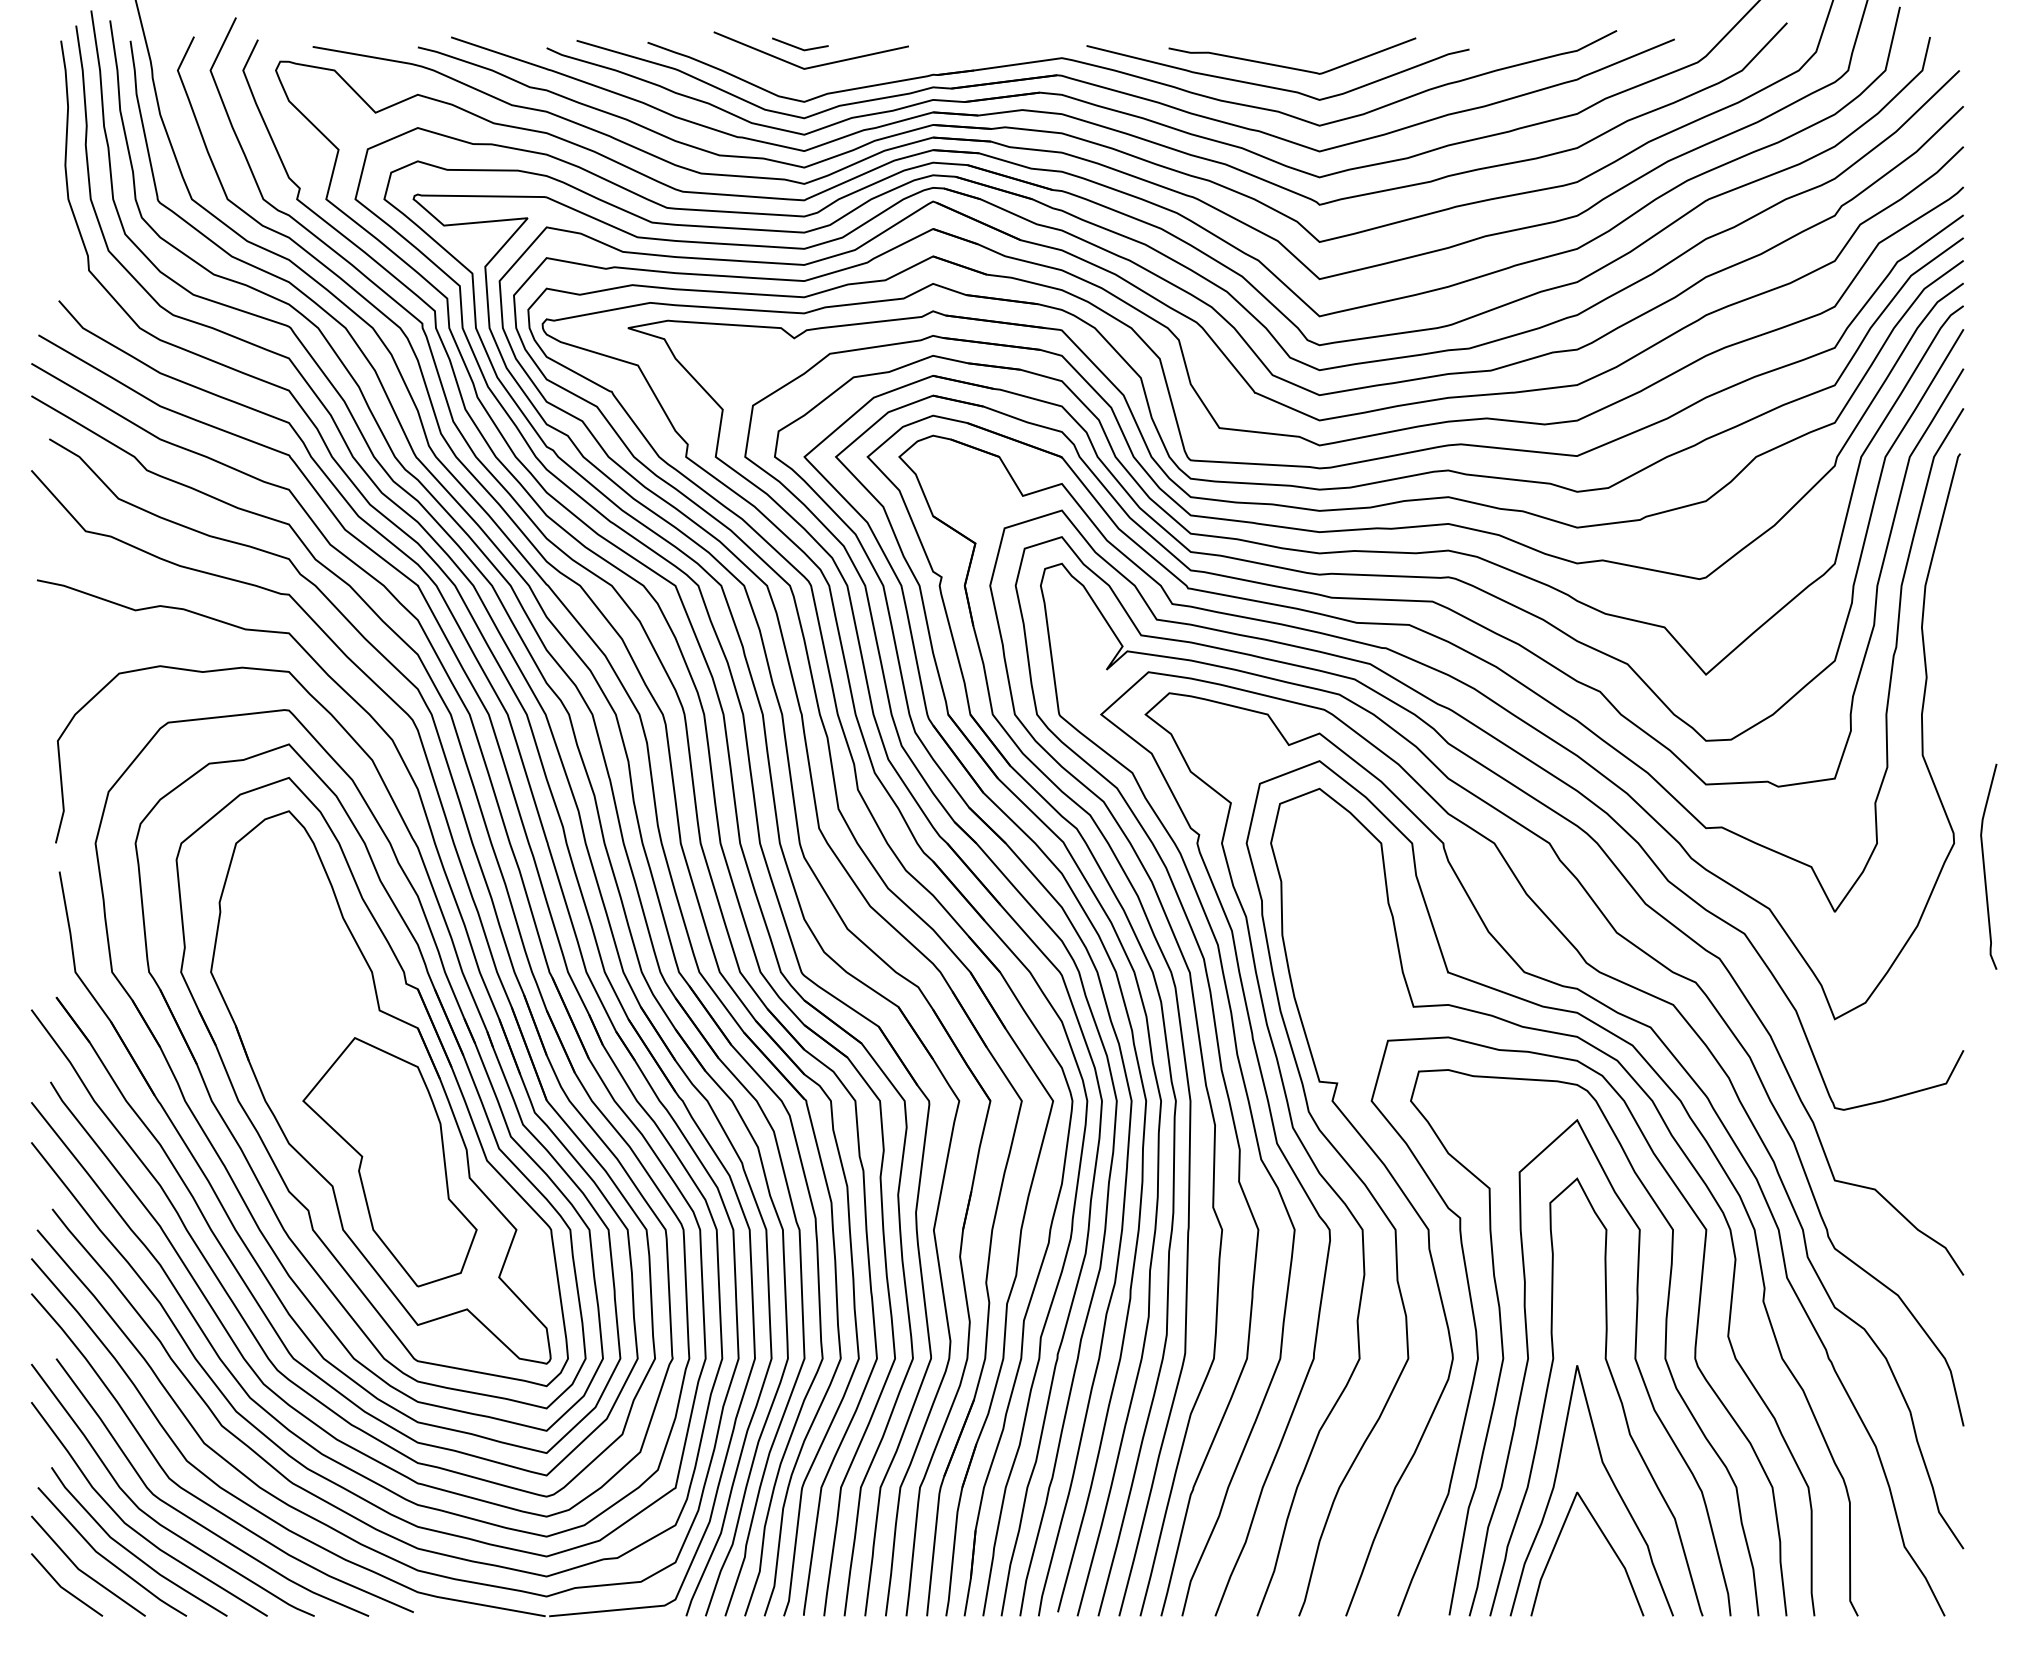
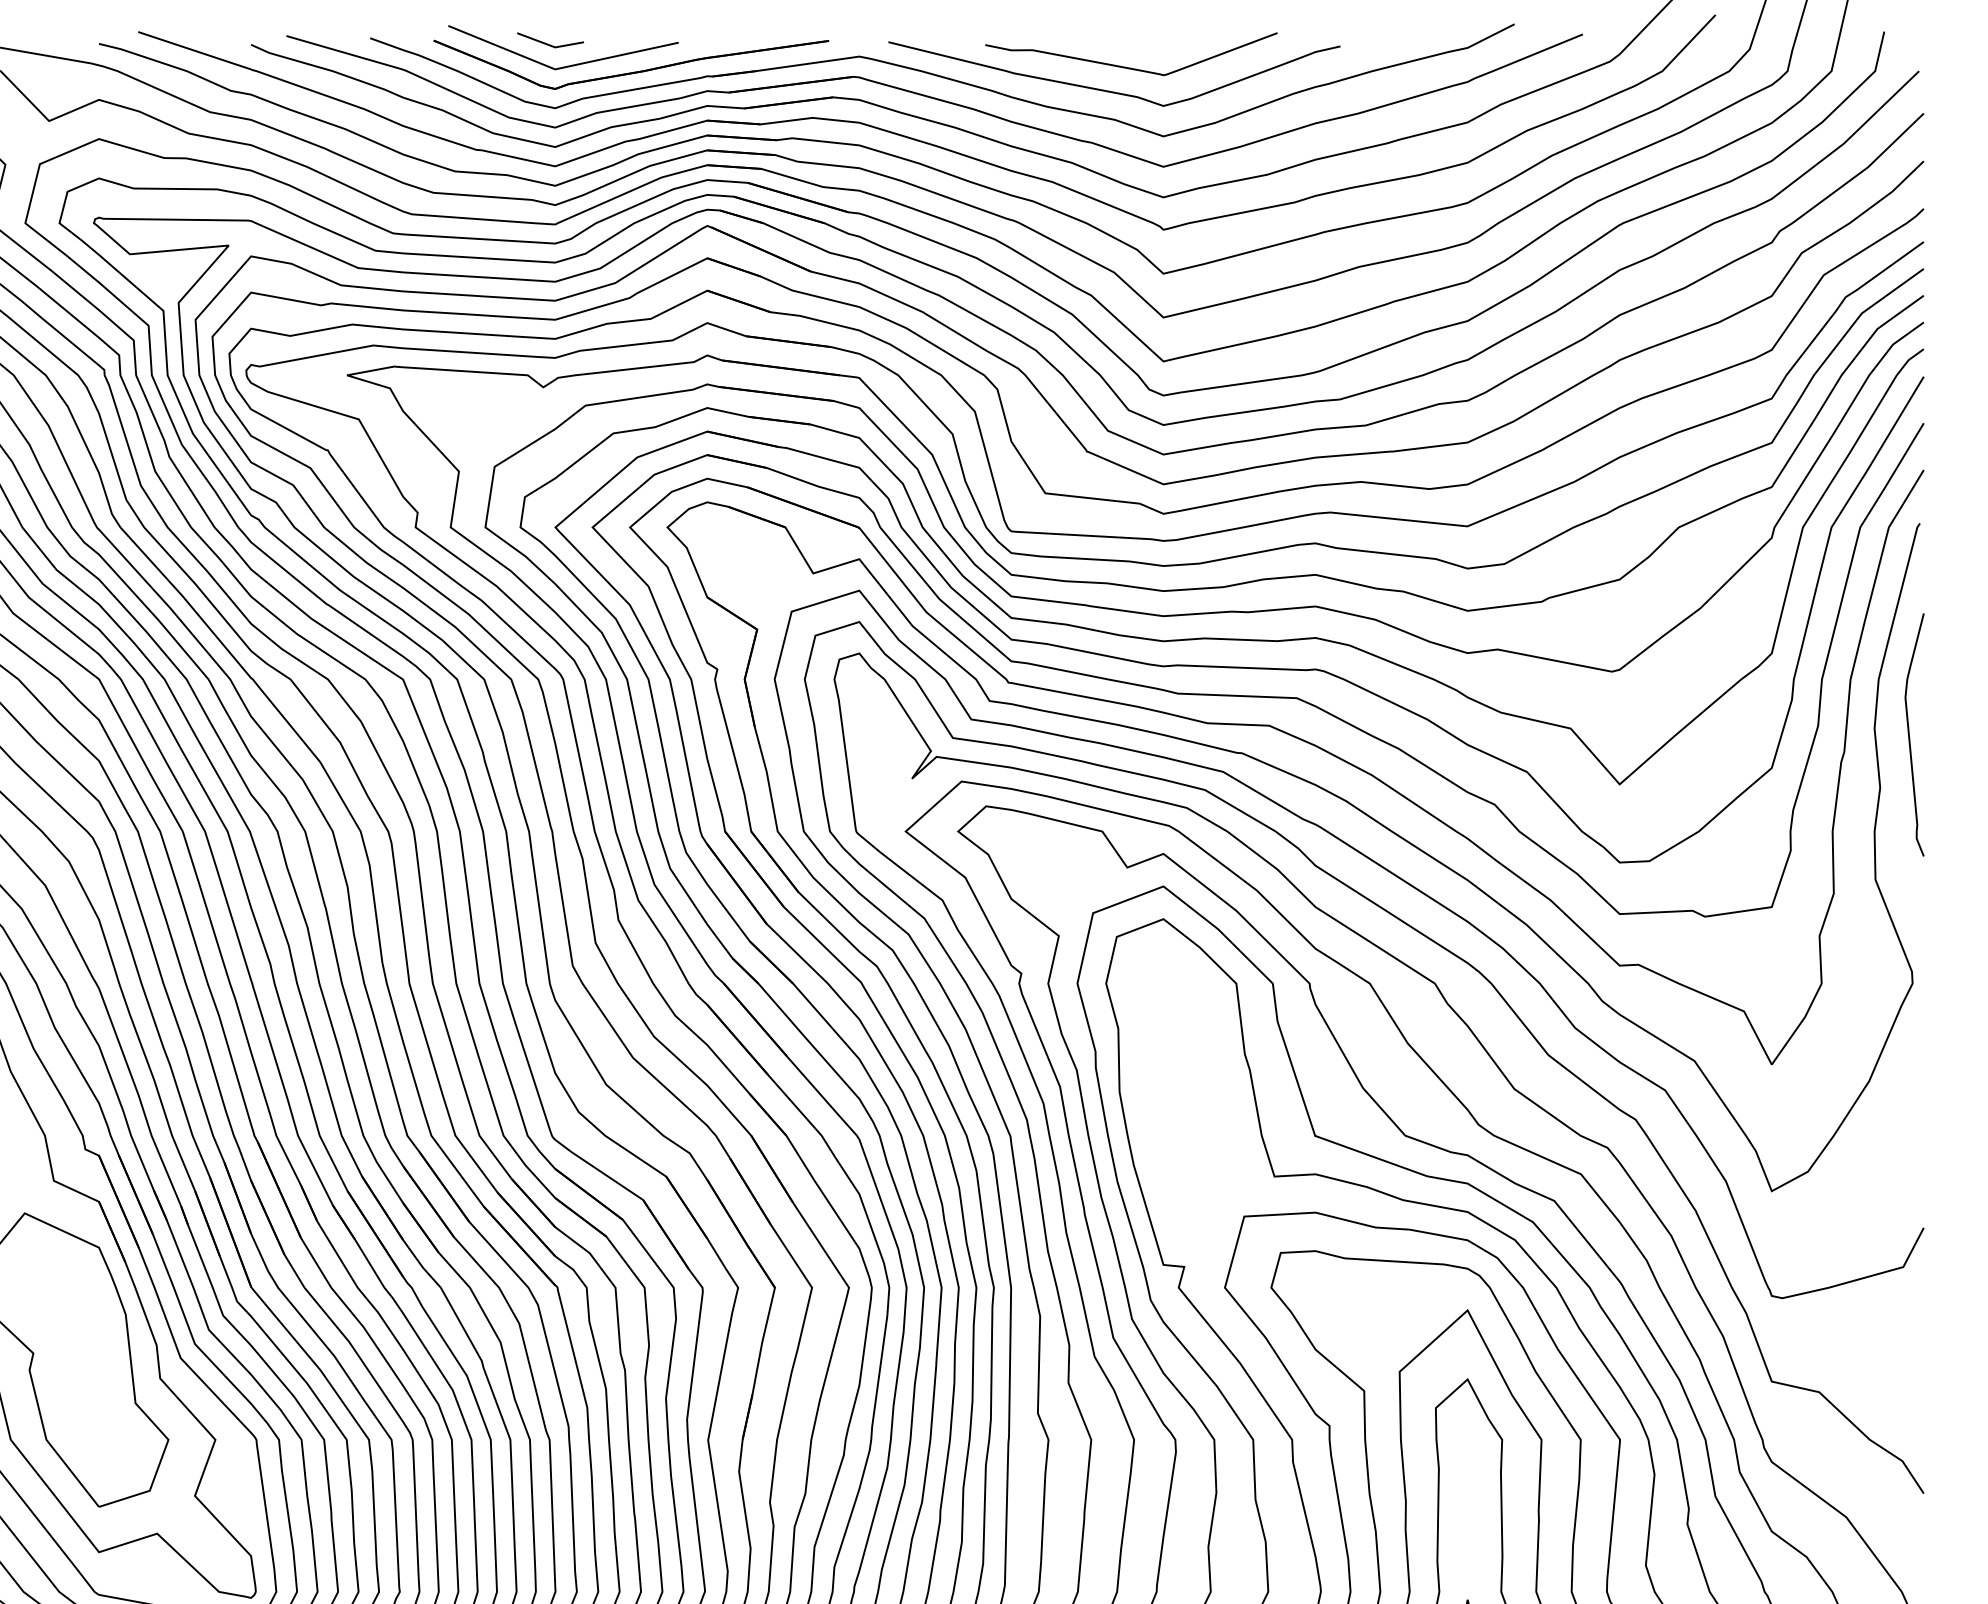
part: (871, 70) -> (634, 71), added
curve: (1985, 868) -> (1910, 737), moved

